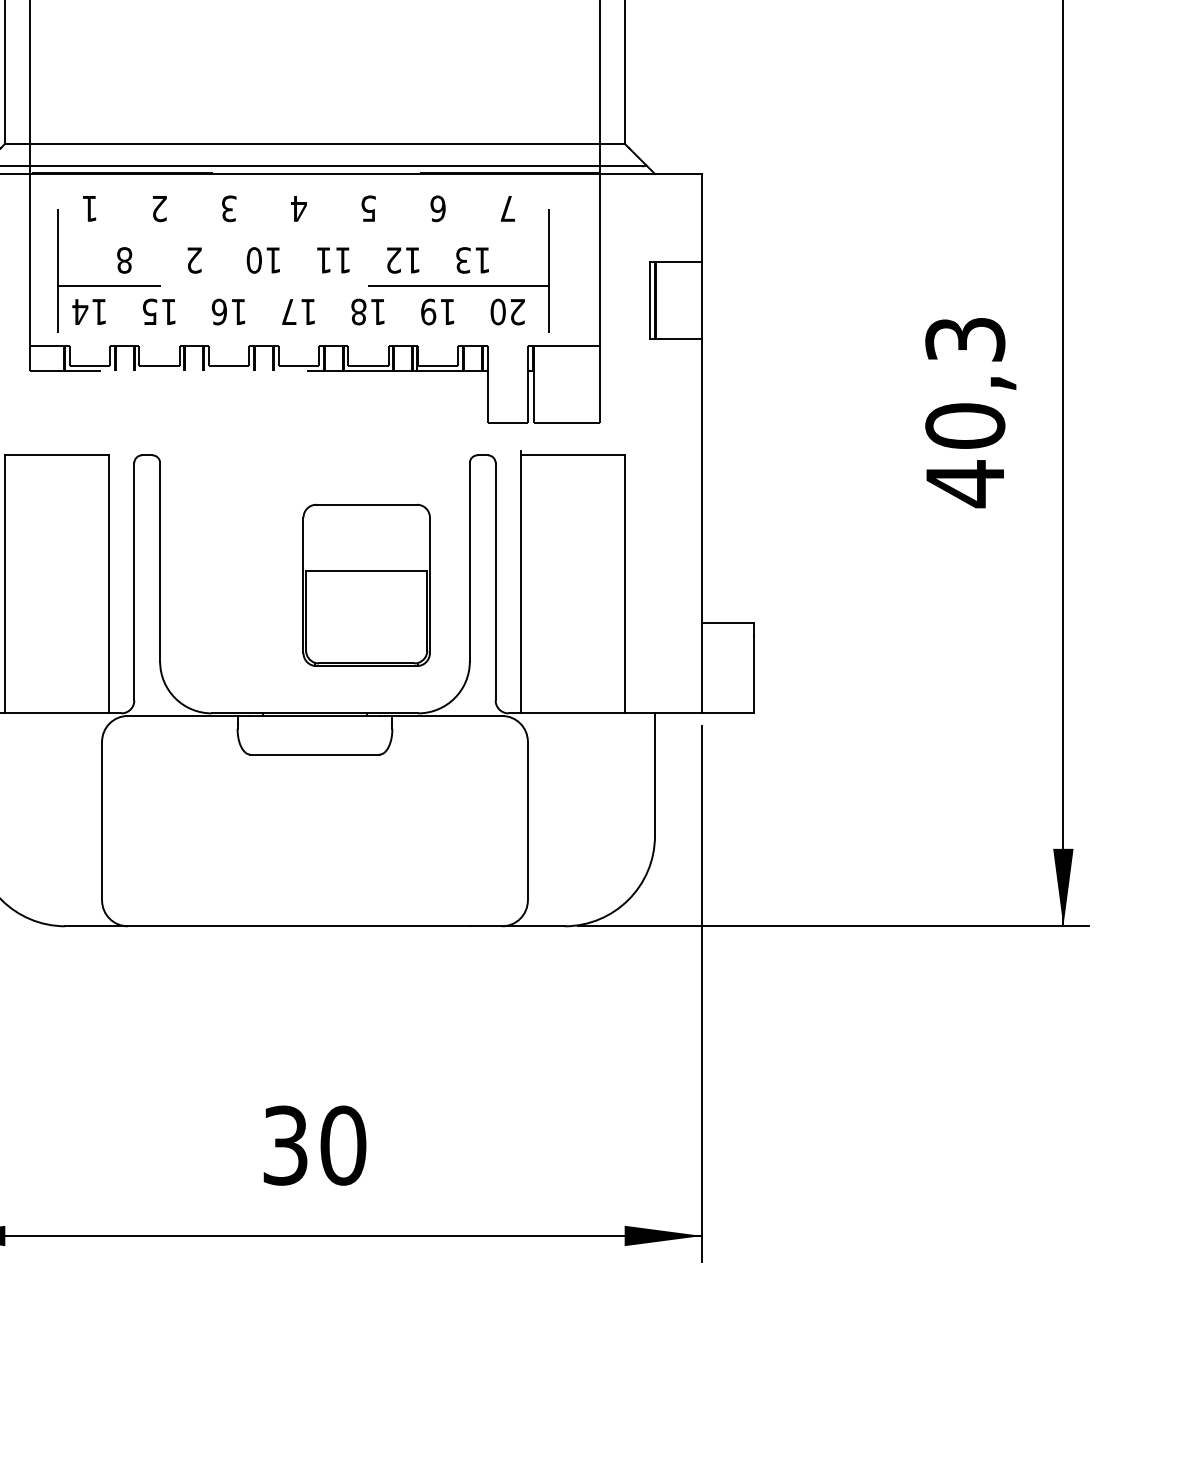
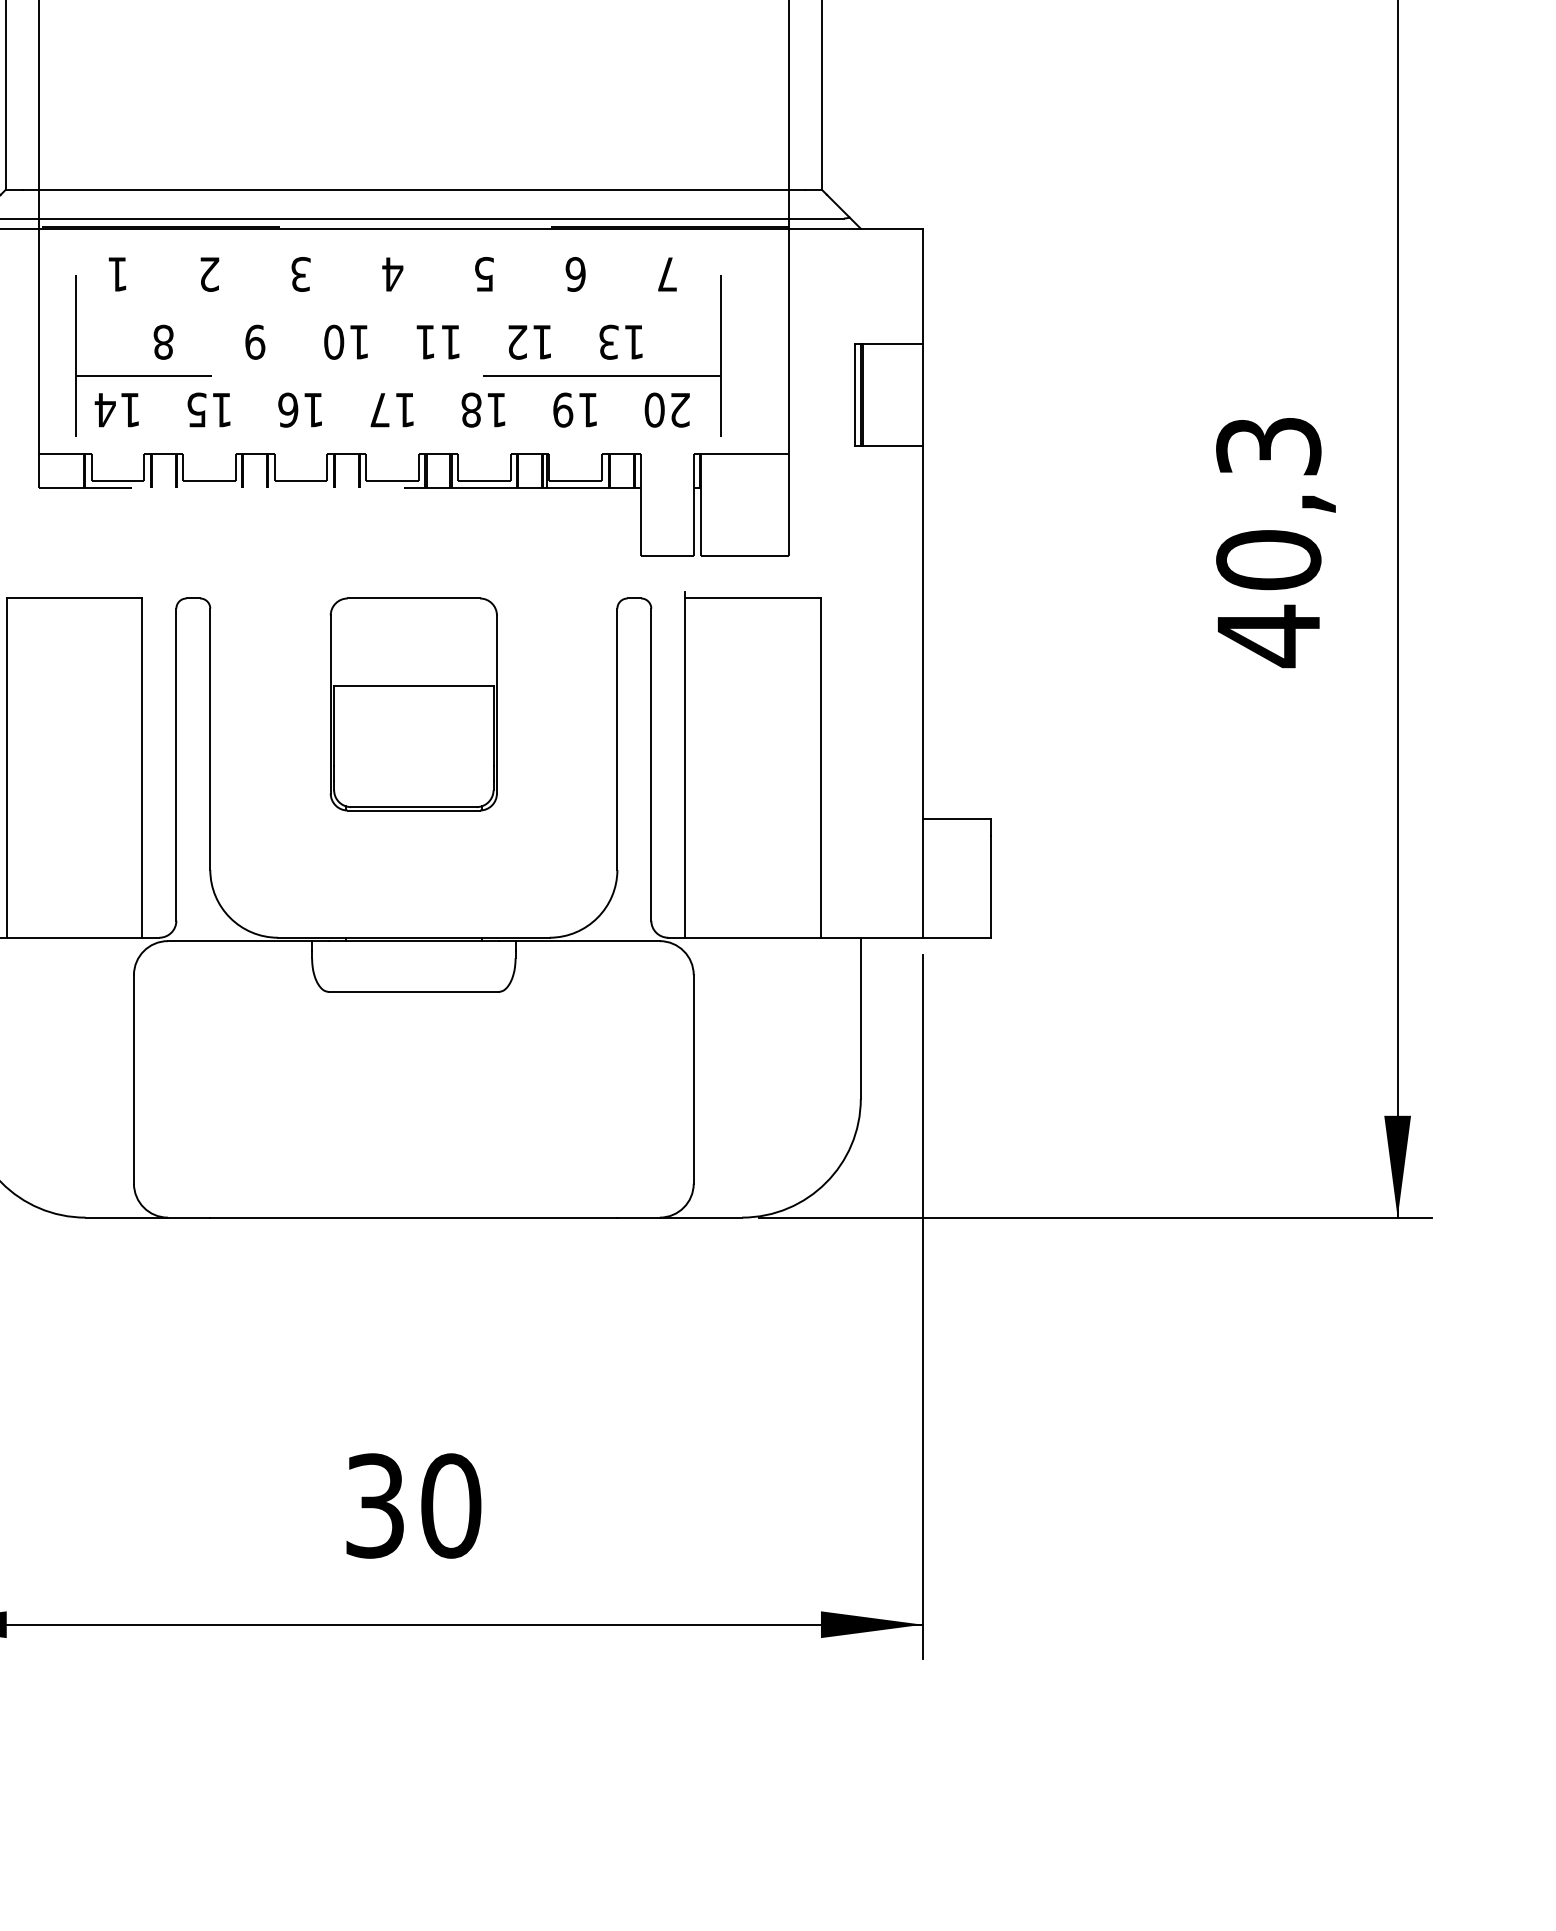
text: (194, 259) -> (255, 341), 2 -> 9
part: (366, 585) -> (413, 704), moved

